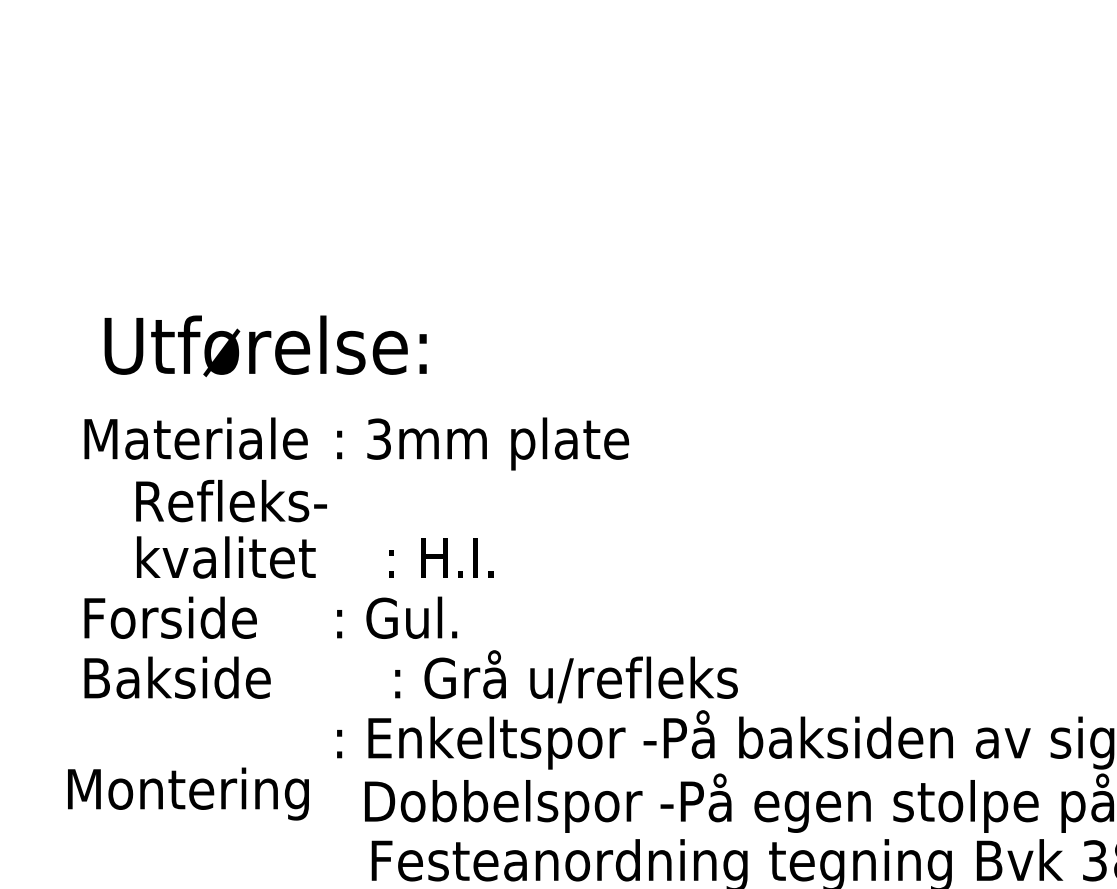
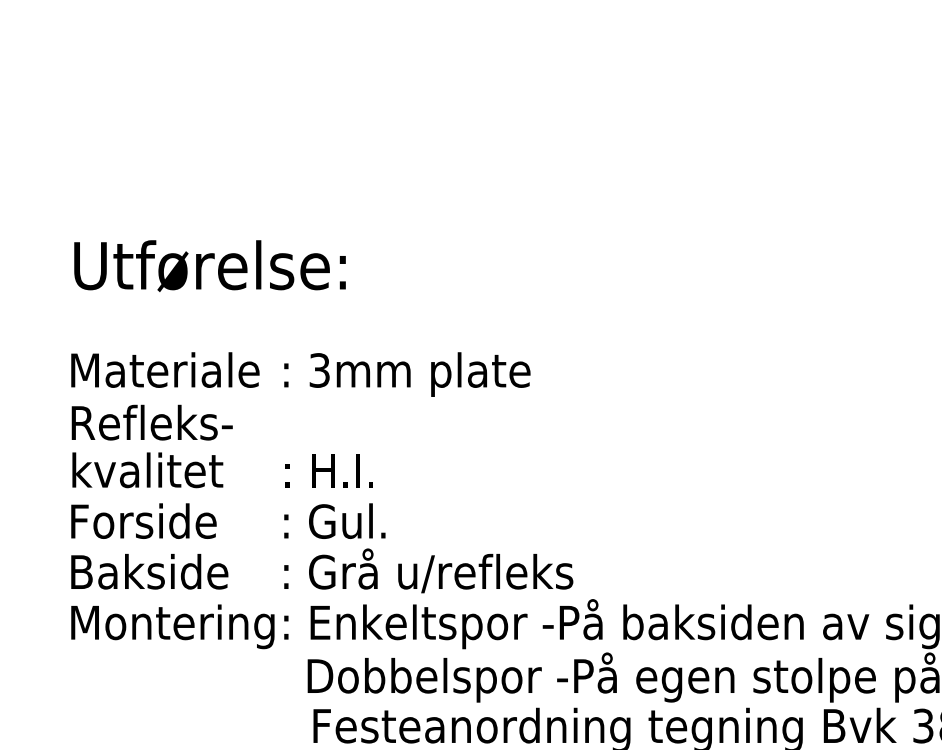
text: (265, 345) -> (209, 265), moved
text: (313, 529) -> (221, 446), moved
text: (566, 676) -> (428, 570), moved
text: (187, 793) -> (172, 626), moved

